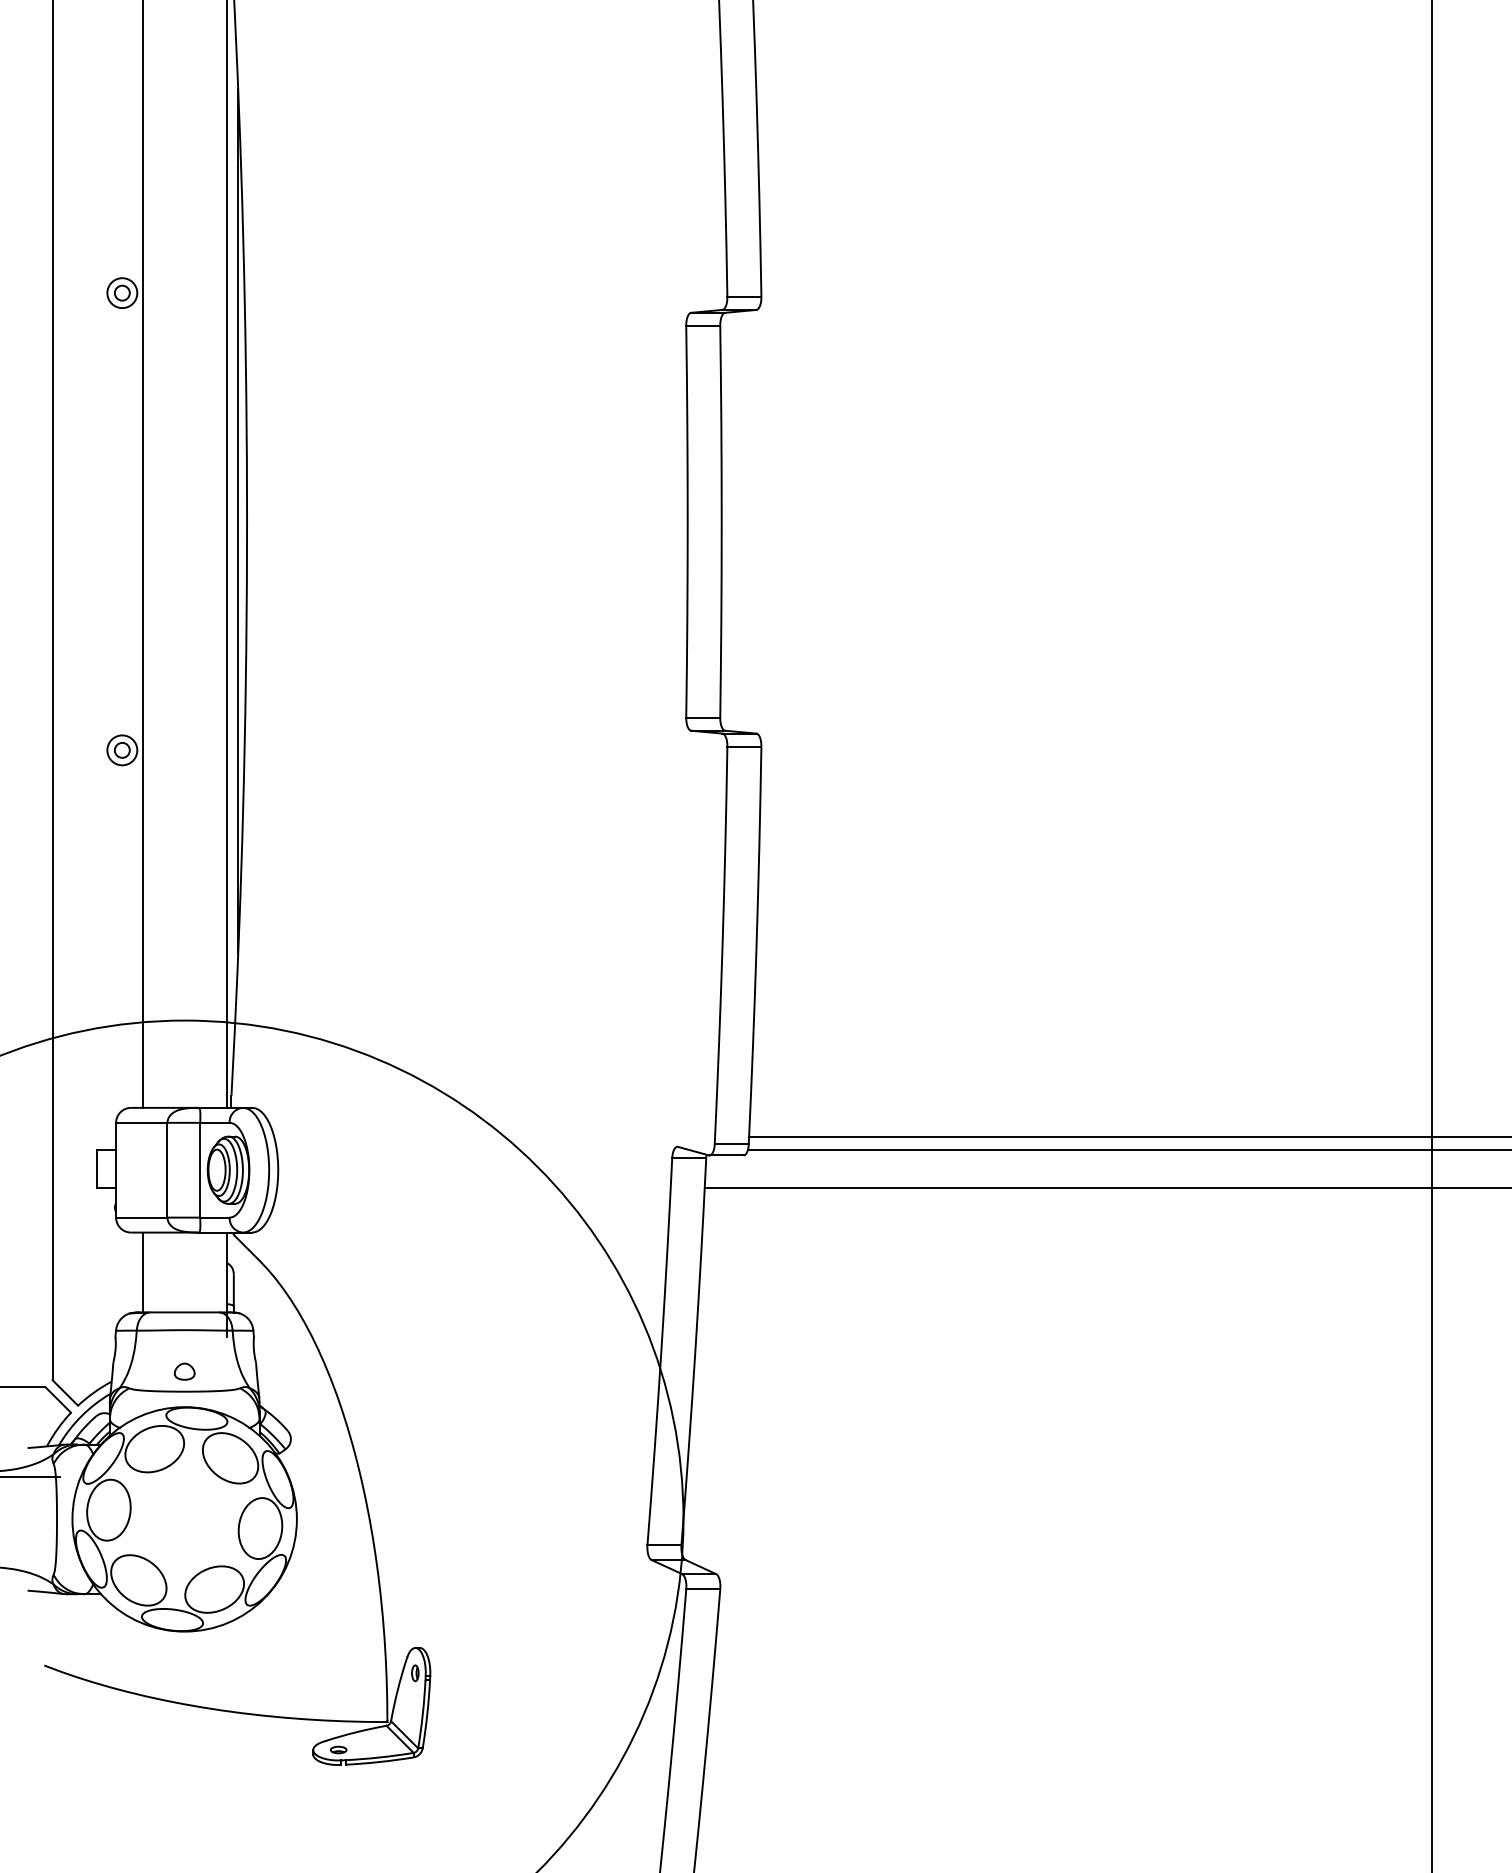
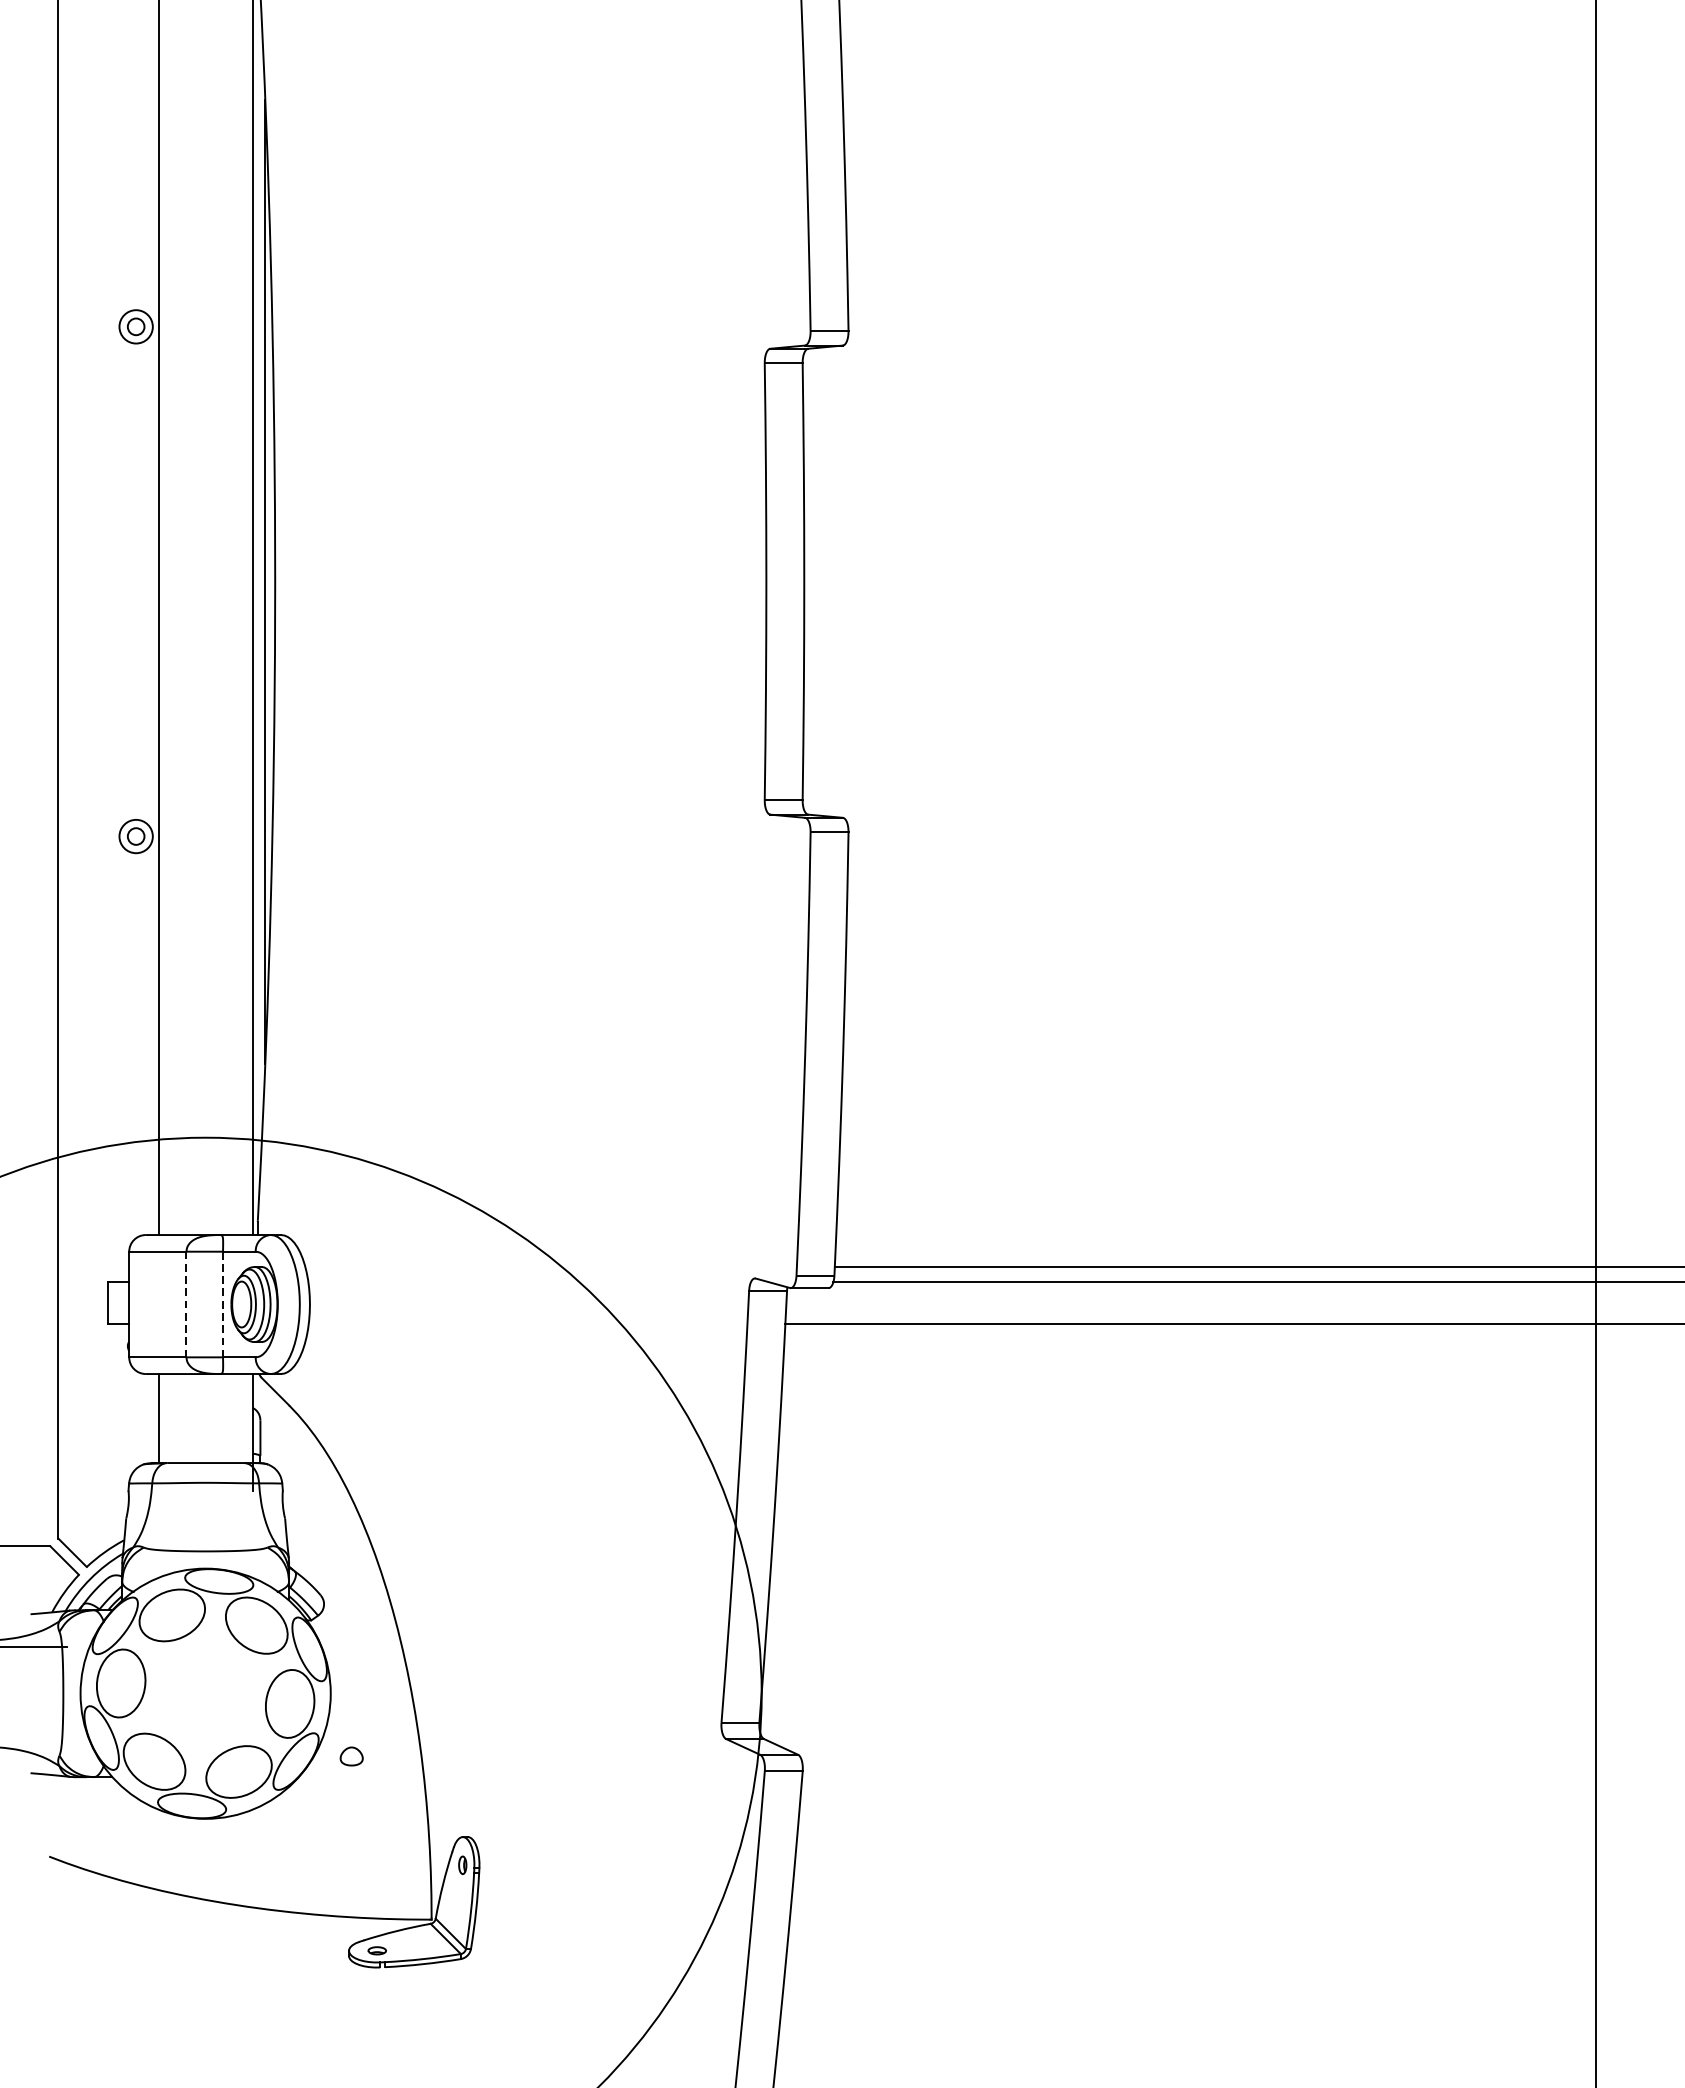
line: (167, 1169) -> (186, 1303), solid -> dashed
line: (200, 1170) -> (223, 1304), solid -> dashed
part: (184, 1371) -> (351, 1756), moved

